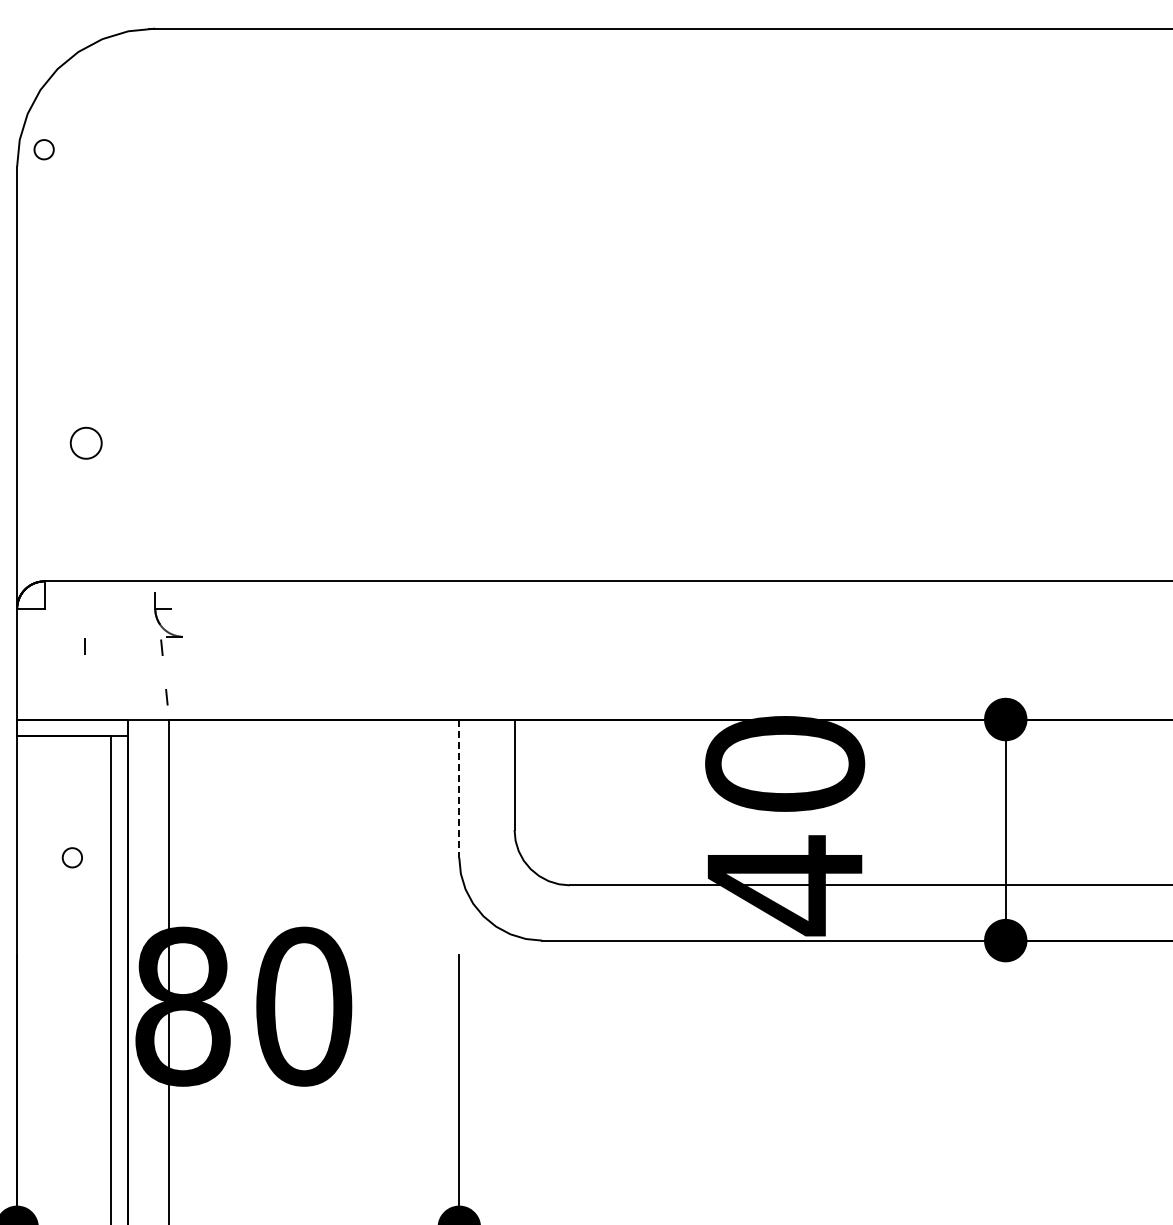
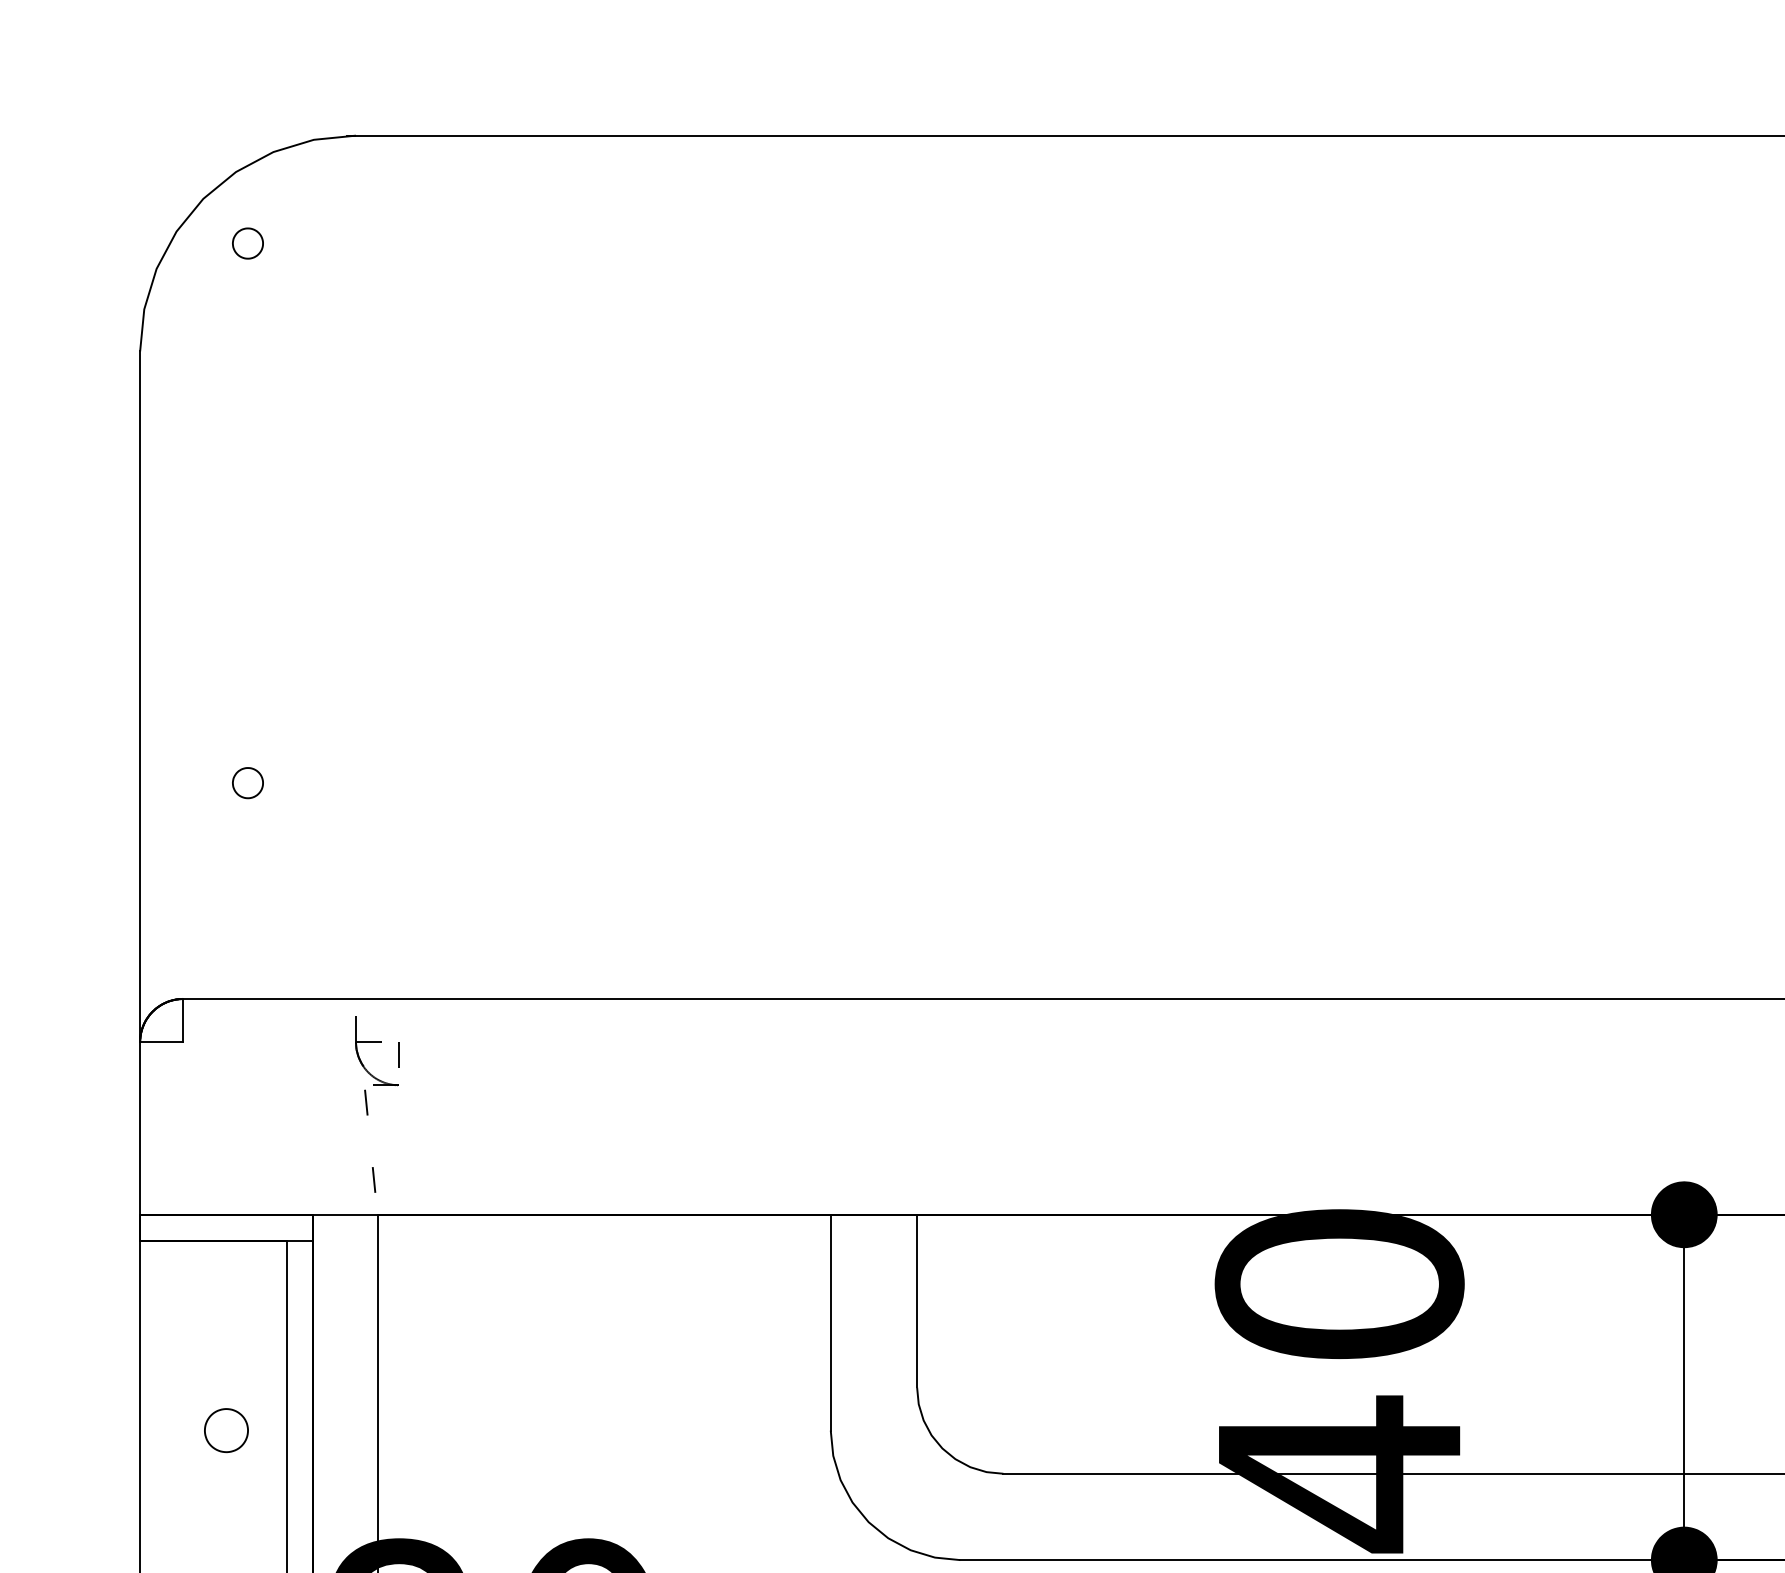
part: (43, 149) -> (246, 243), moved
part: (85, 442) -> (246, 782), size x0.62
line: (84, 646) -> (398, 1055), moved
line: (459, 789) -> (831, 1324), dashed -> solid
part: (72, 857) -> (226, 1430), size x1.43

